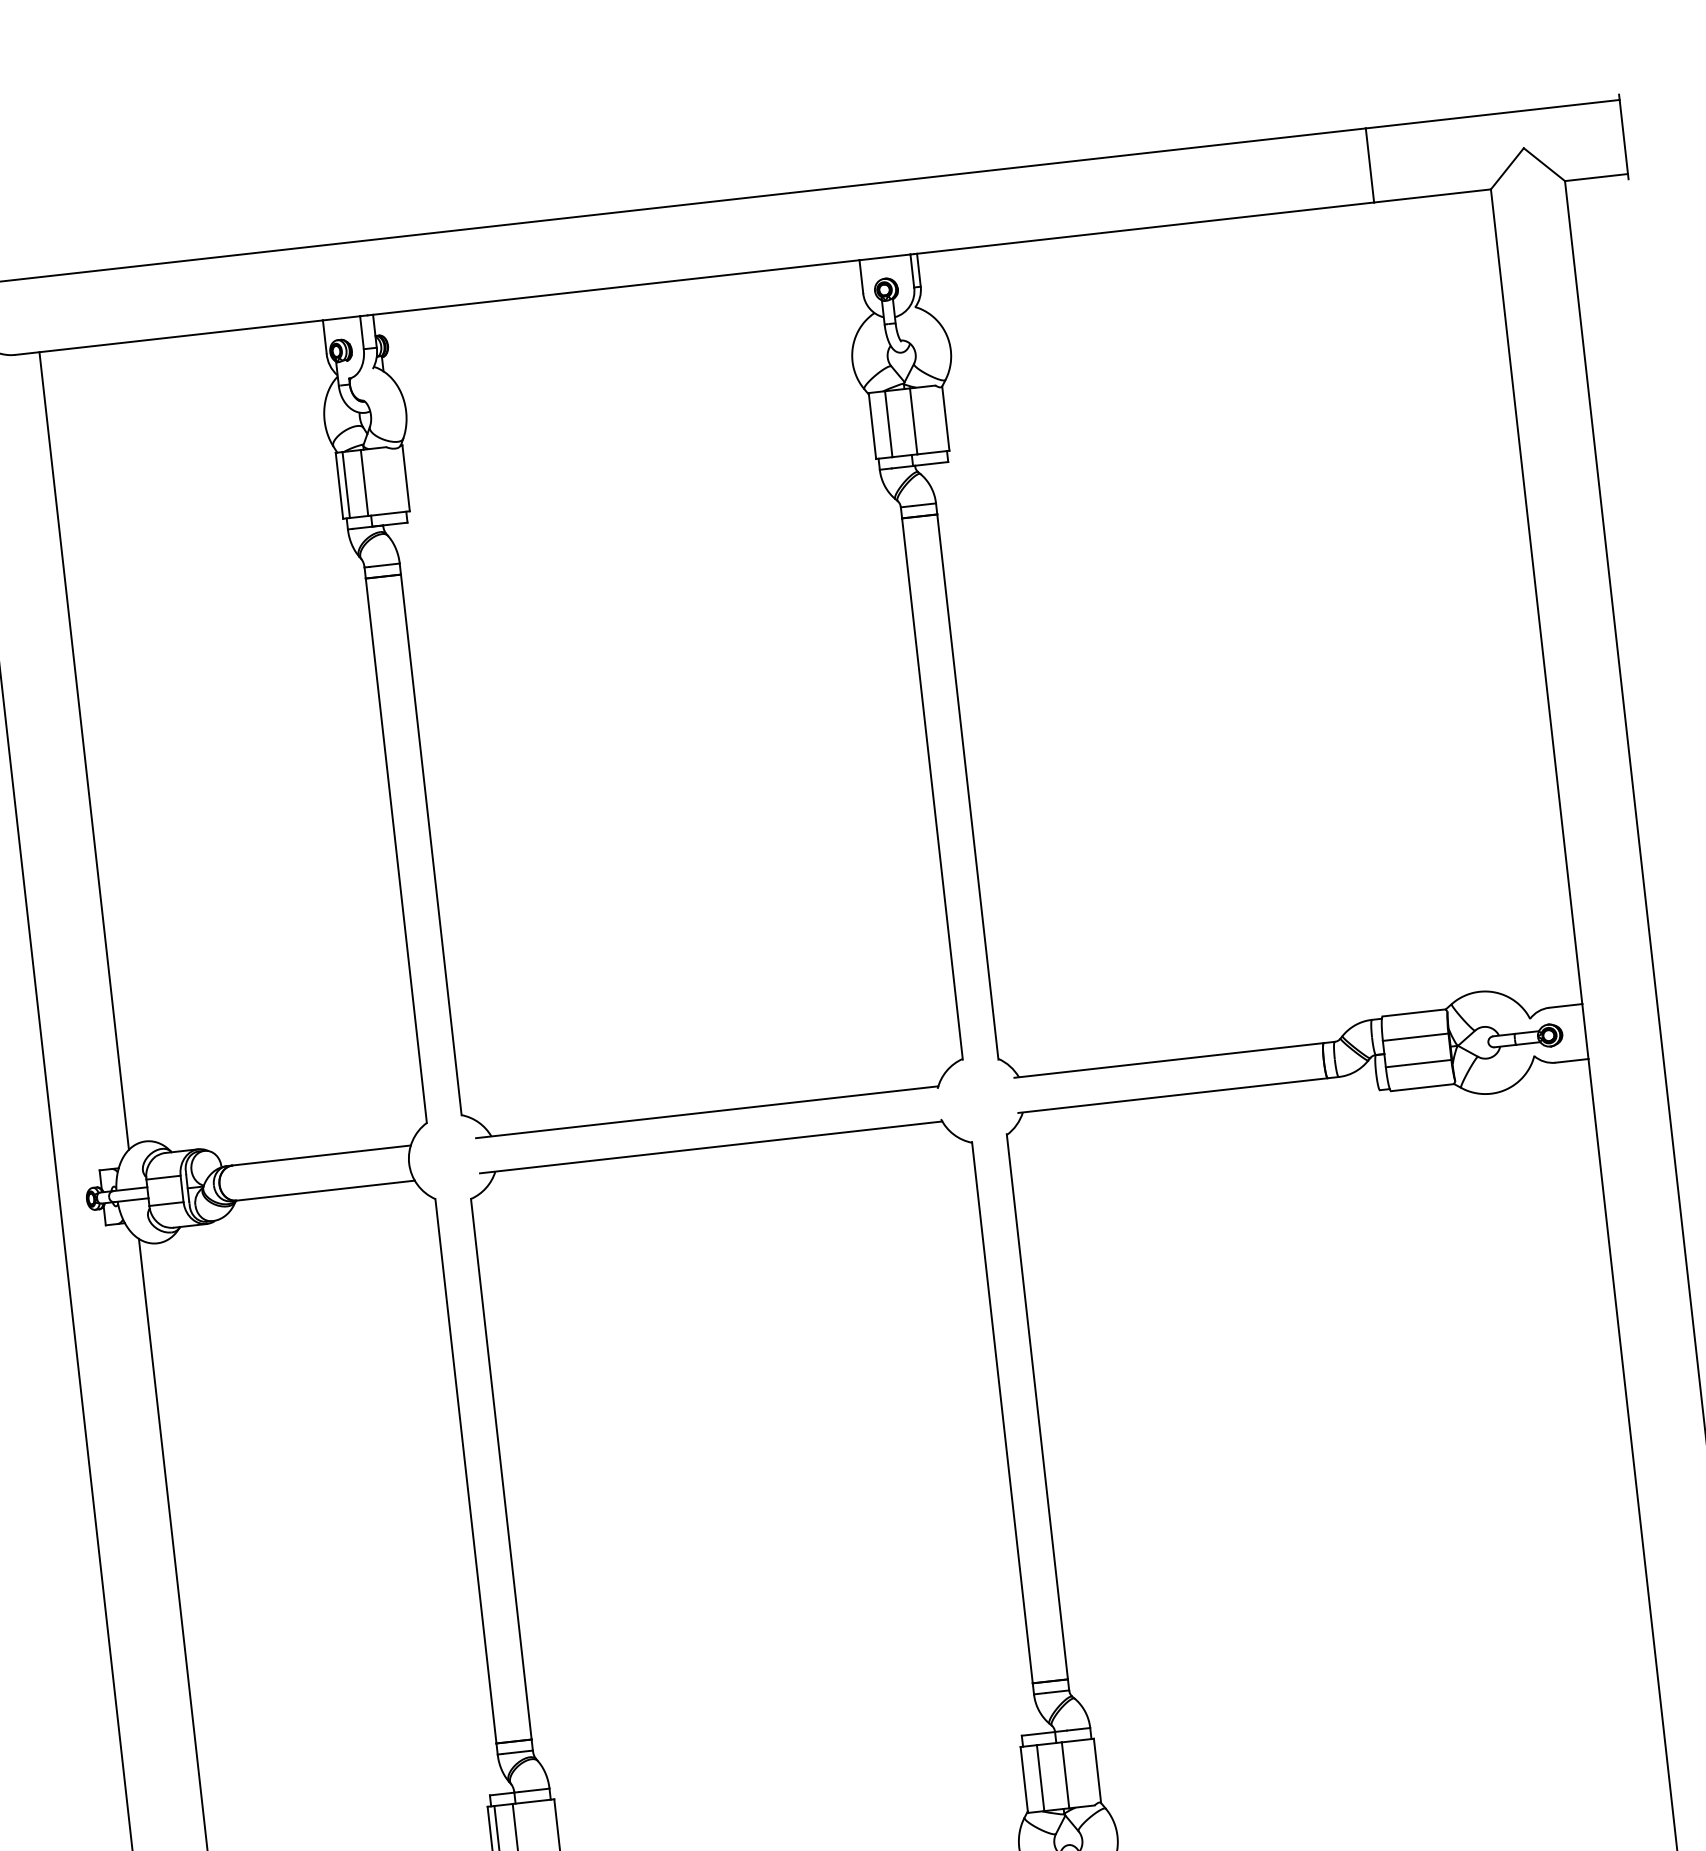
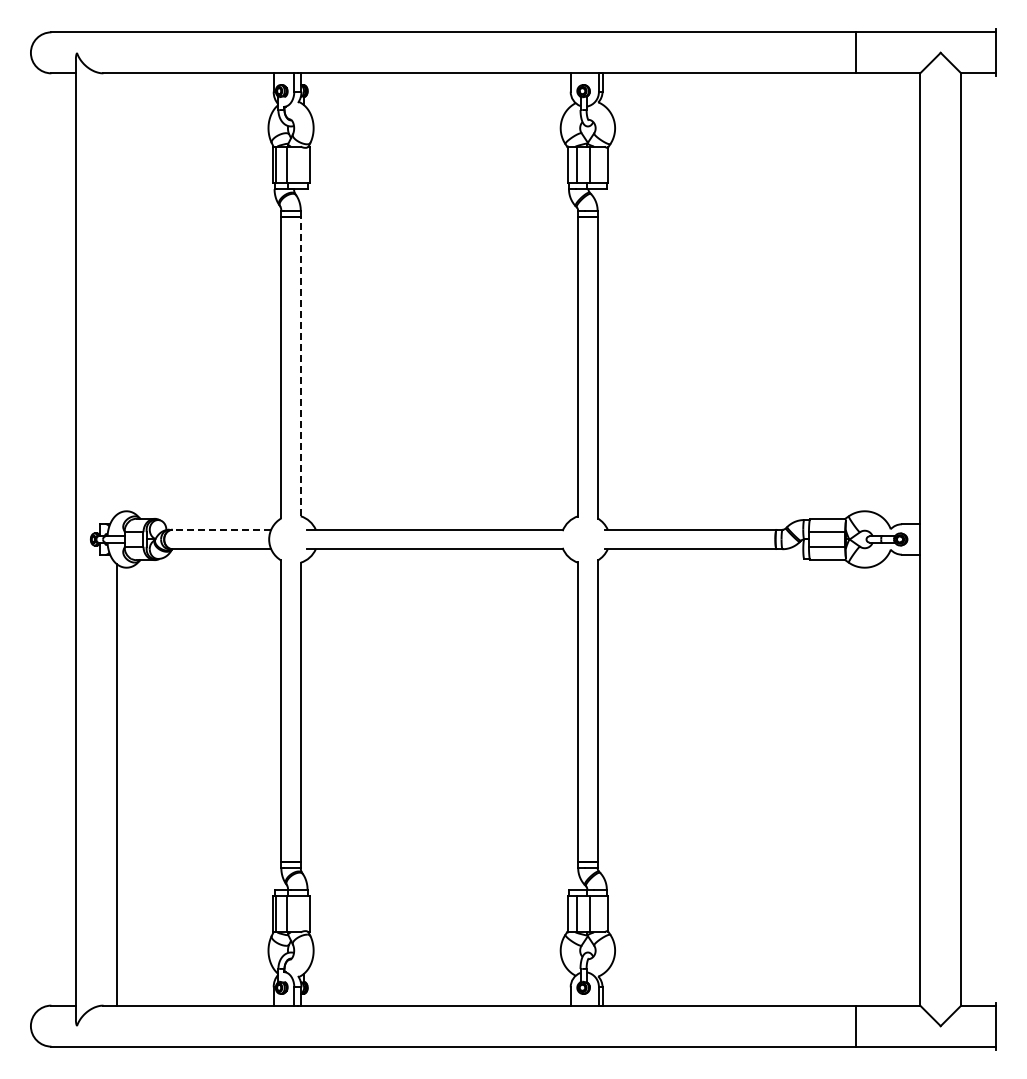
line: (83, 749) -> (116, 293), removed
line: (430, 844) -> (300, 366), solid -> dashed
line: (321, 1155) -> (221, 529), solid -> dashed

